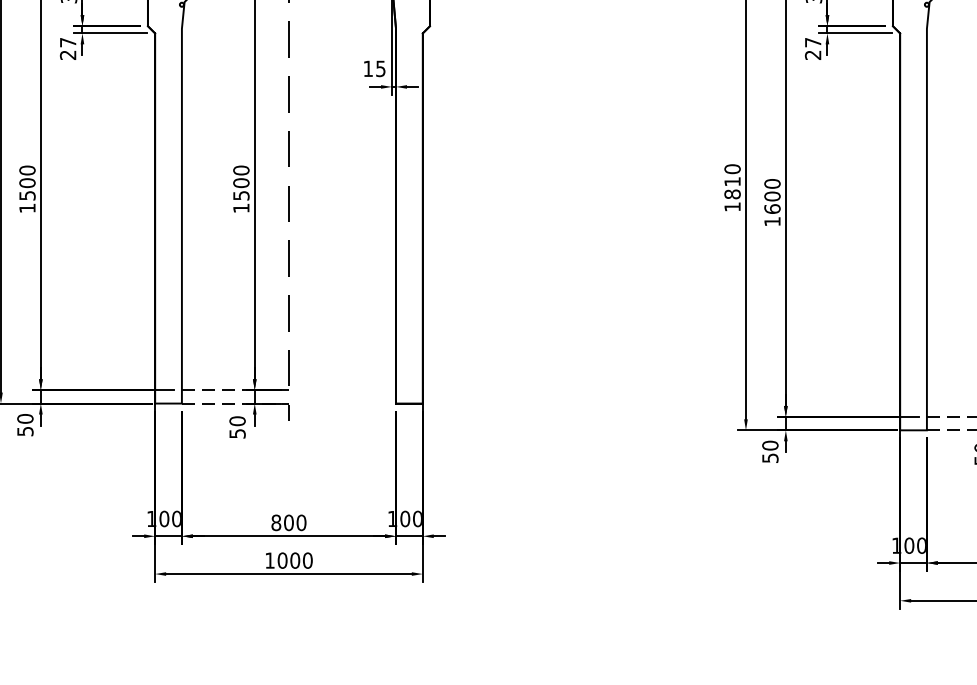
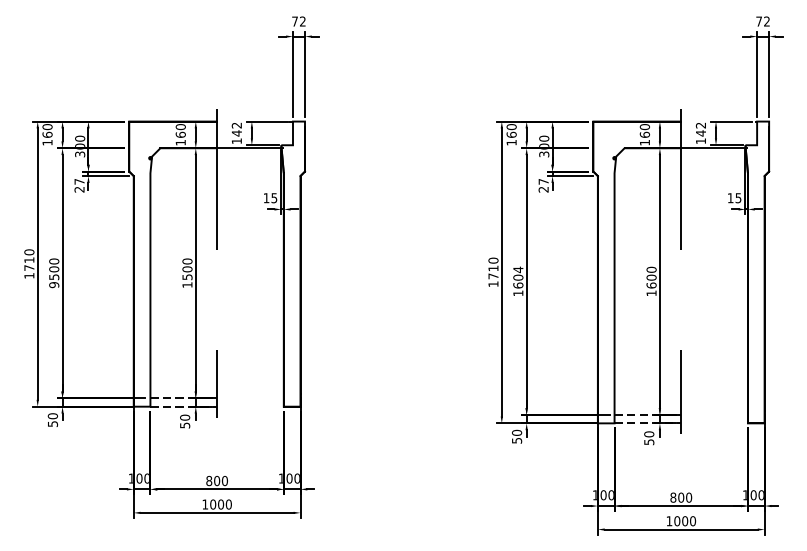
text: (772, 183) -> (518, 269), 1600 -> 1604
text: (732, 194) -> (493, 276), 1810 -> 1710
text: (27, 209) -> (54, 285), 1500 -> 9500

